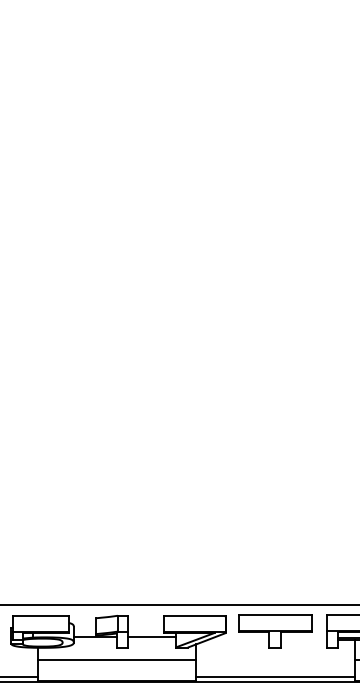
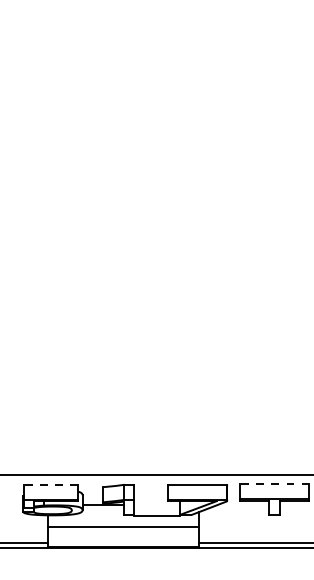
line: (40, 615) -> (50, 484), solid -> dashed
line: (275, 615) -> (274, 484), solid -> dashed
line: (151, 636) -> (156, 515), moved

